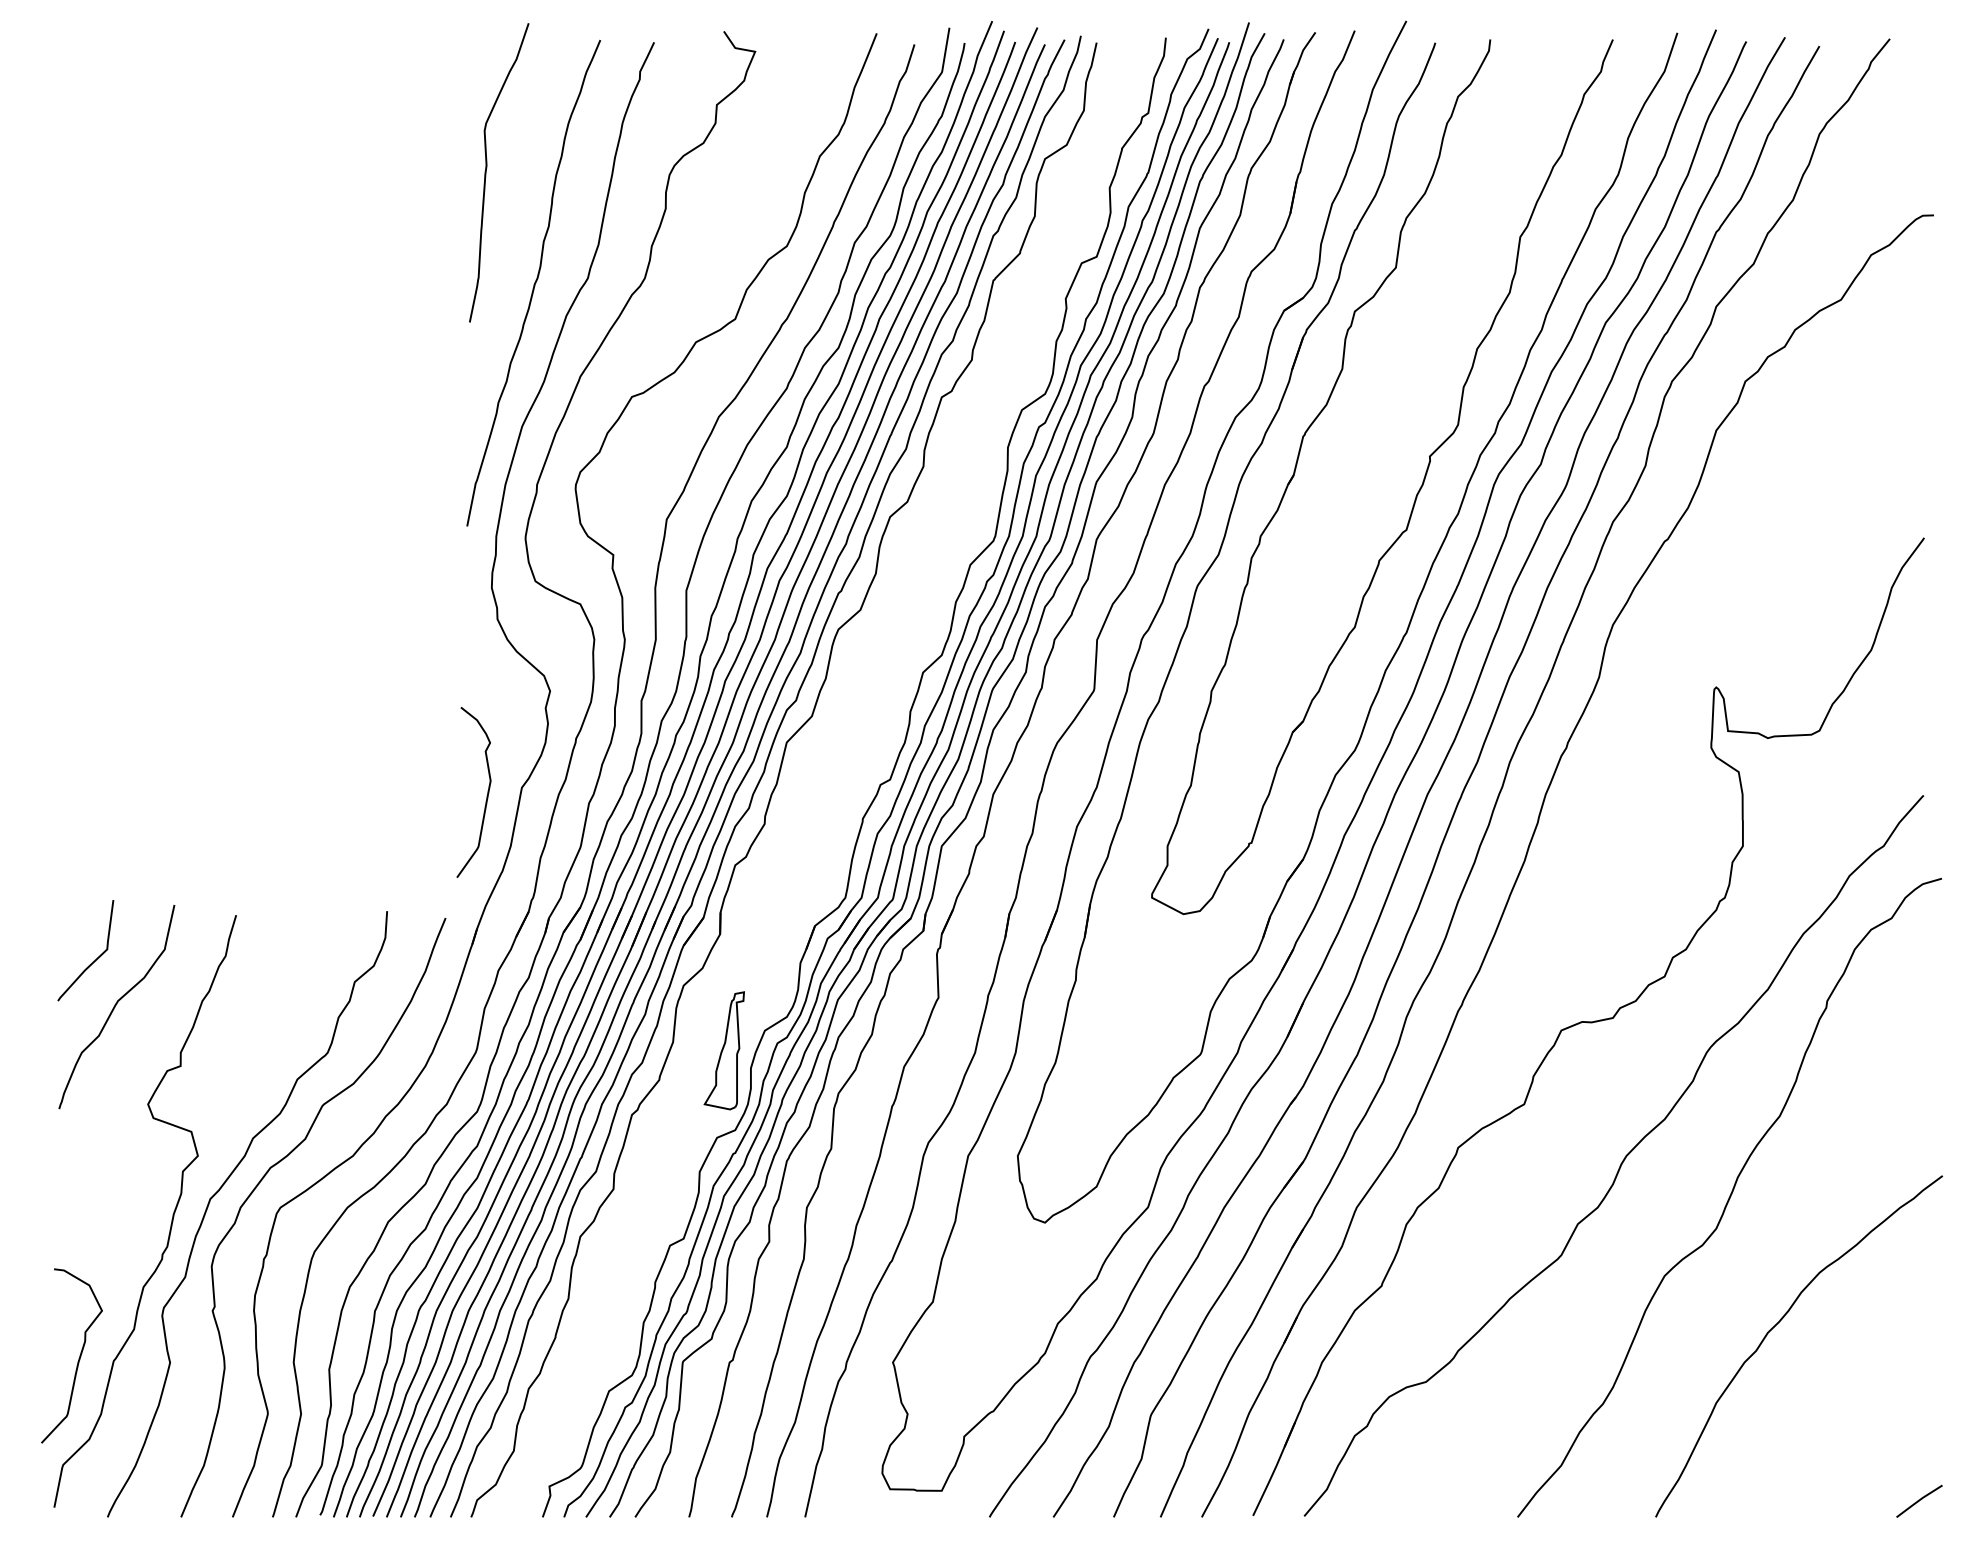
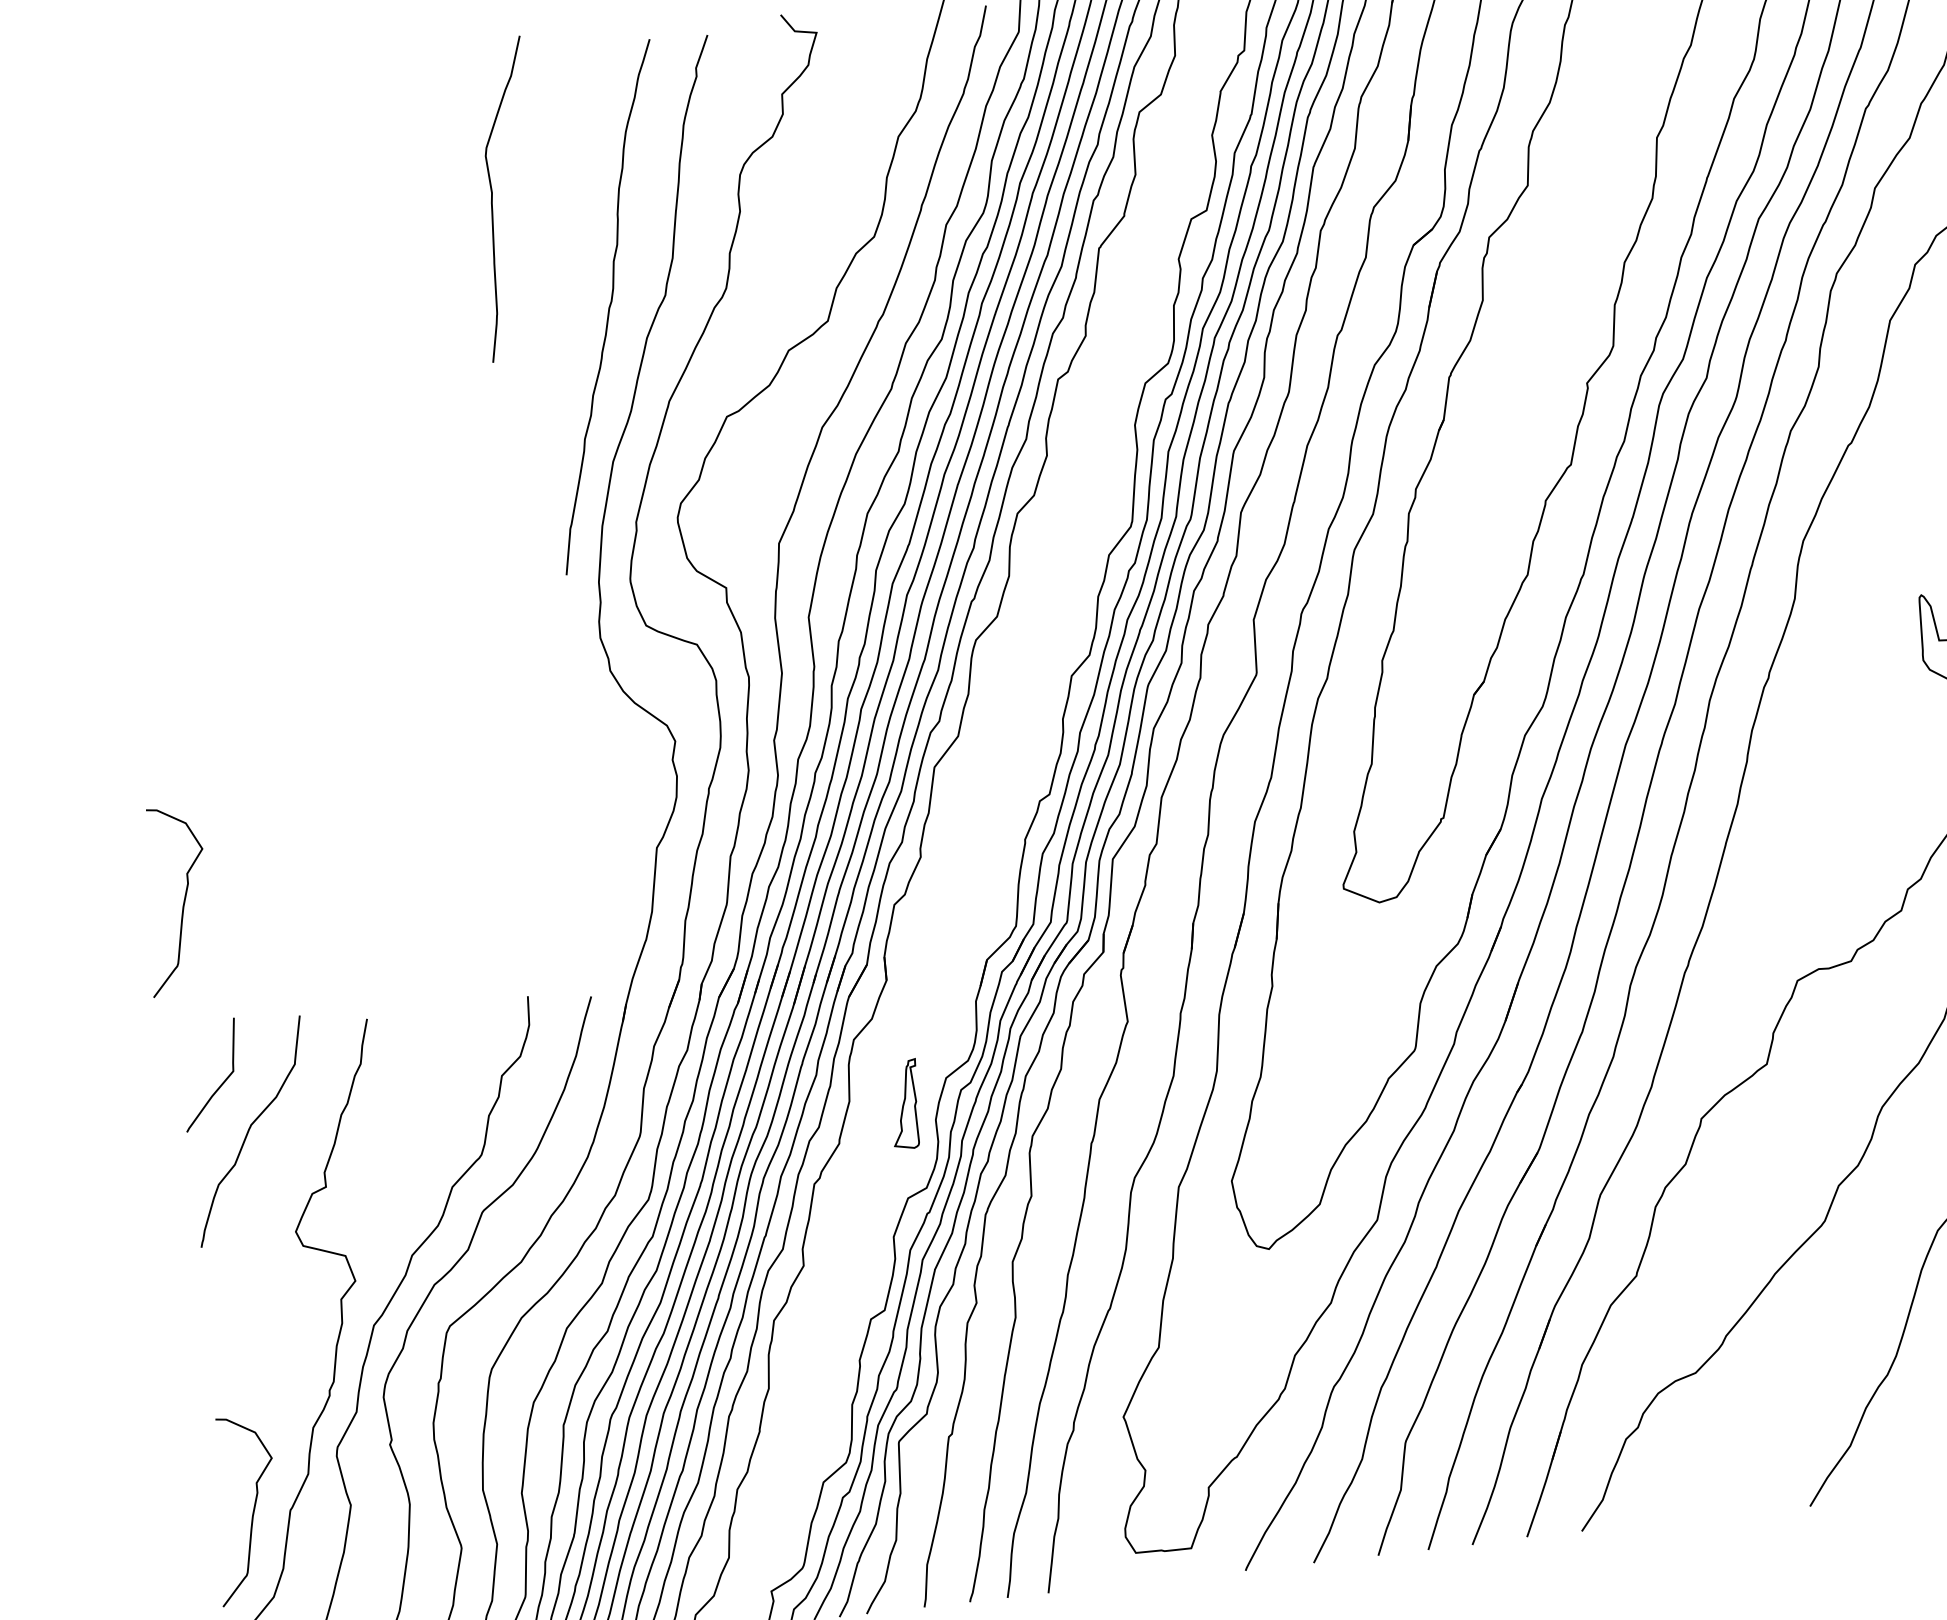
curve: (487, 168) -> (493, 196), moved
curve: (78, 788) -> (183, 902), added
curve: (486, 795) -> (619, 860), removed
part: (723, 1050) -> (904, 1104), size x0.7

